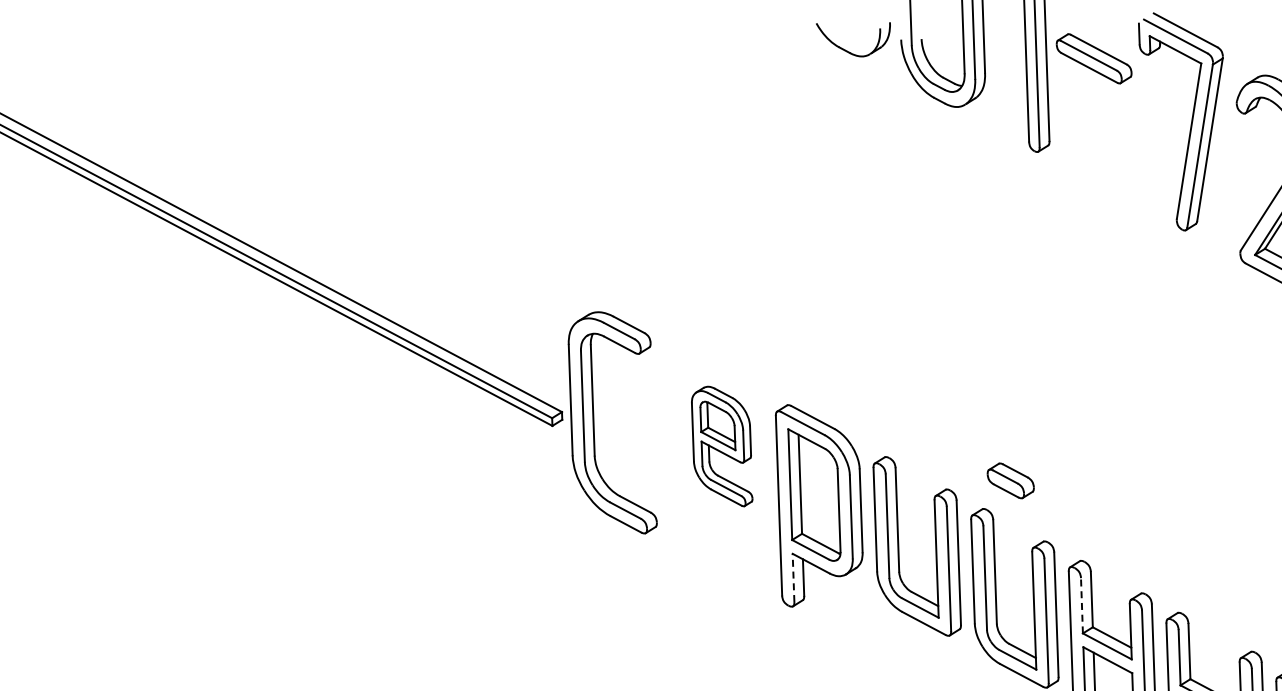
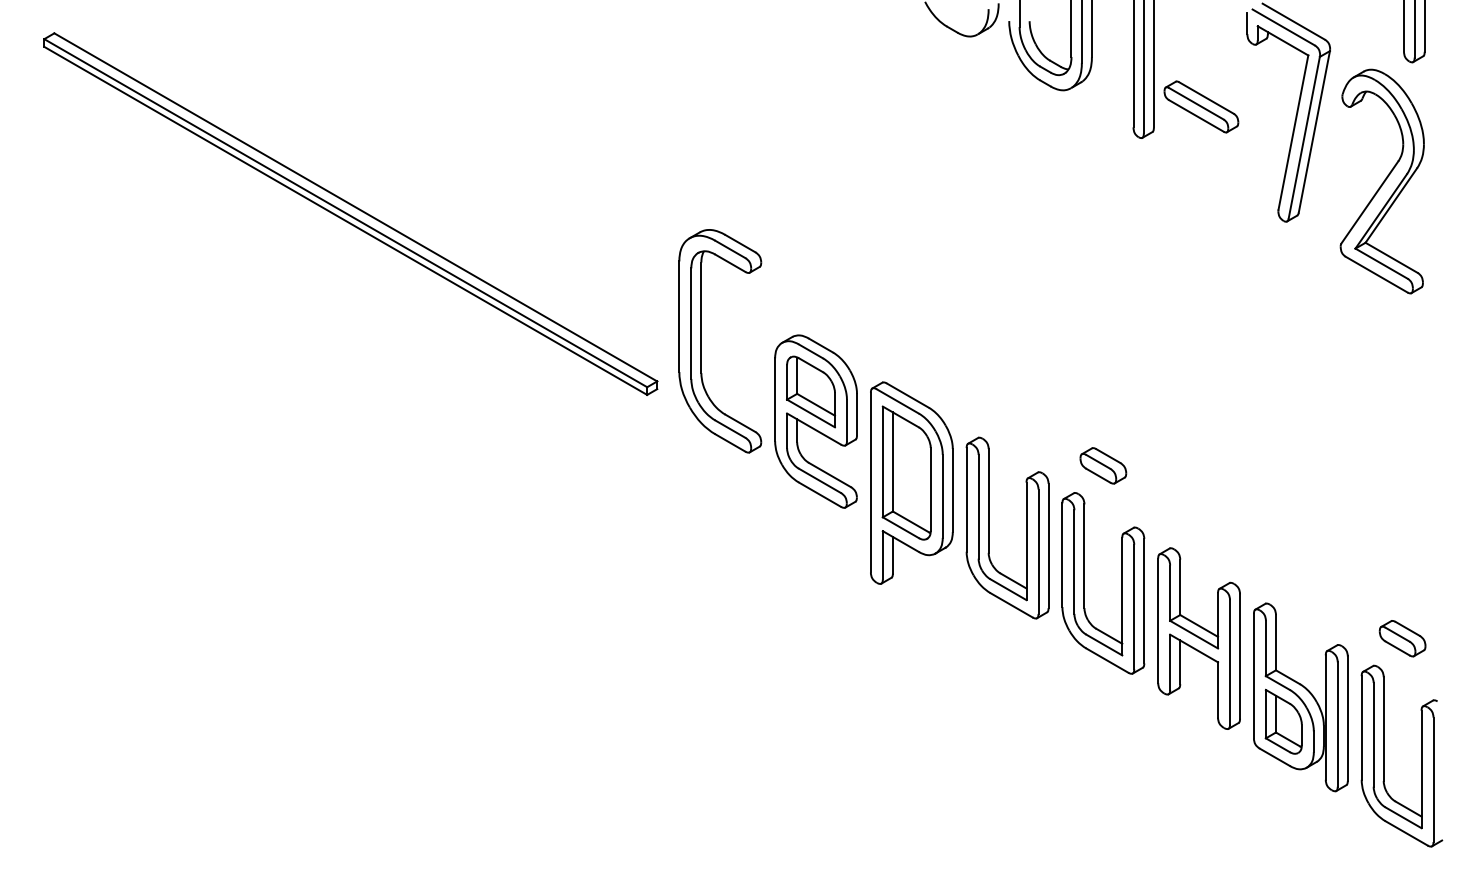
part: (1094, 58) -> (1201, 106), moved
part: (593, 424) -> (701, 341), moved
part: (721, 446) -> (815, 421), size x1.43
line: (793, 577) -> (882, 554), dashed -> solid
line: (1082, 606) -> (1170, 593), dashed -> solid

